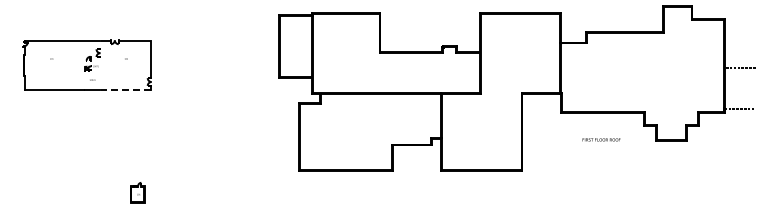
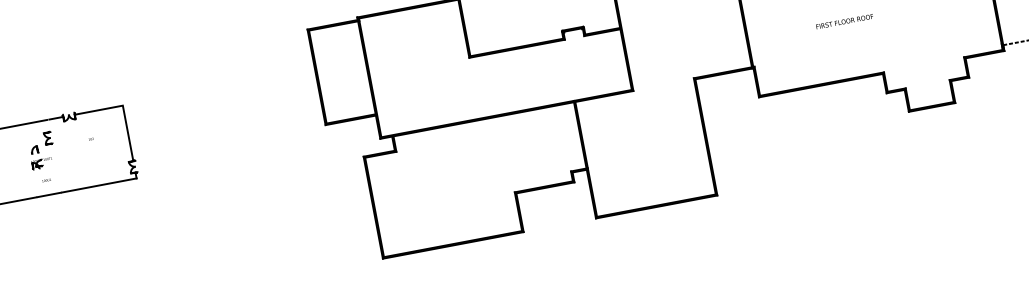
line: (125, 89) -> (98, 185), dashed -> solid
text: (601, 139) -> (844, 21), moved

